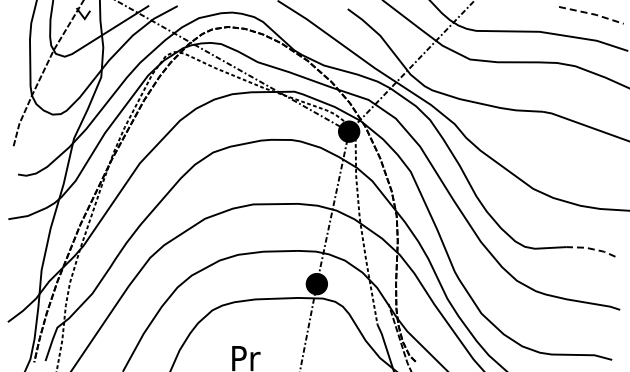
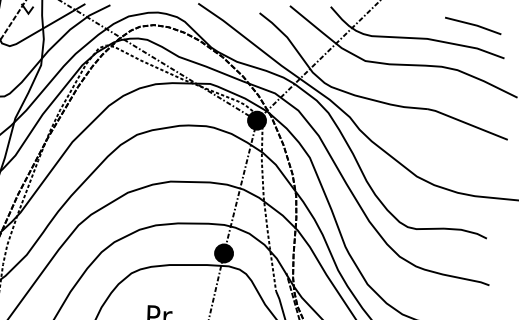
line: (593, 14) -> (475, 25), dashed -> solid
line: (591, 249) -> (466, 231), dashed -> solid

